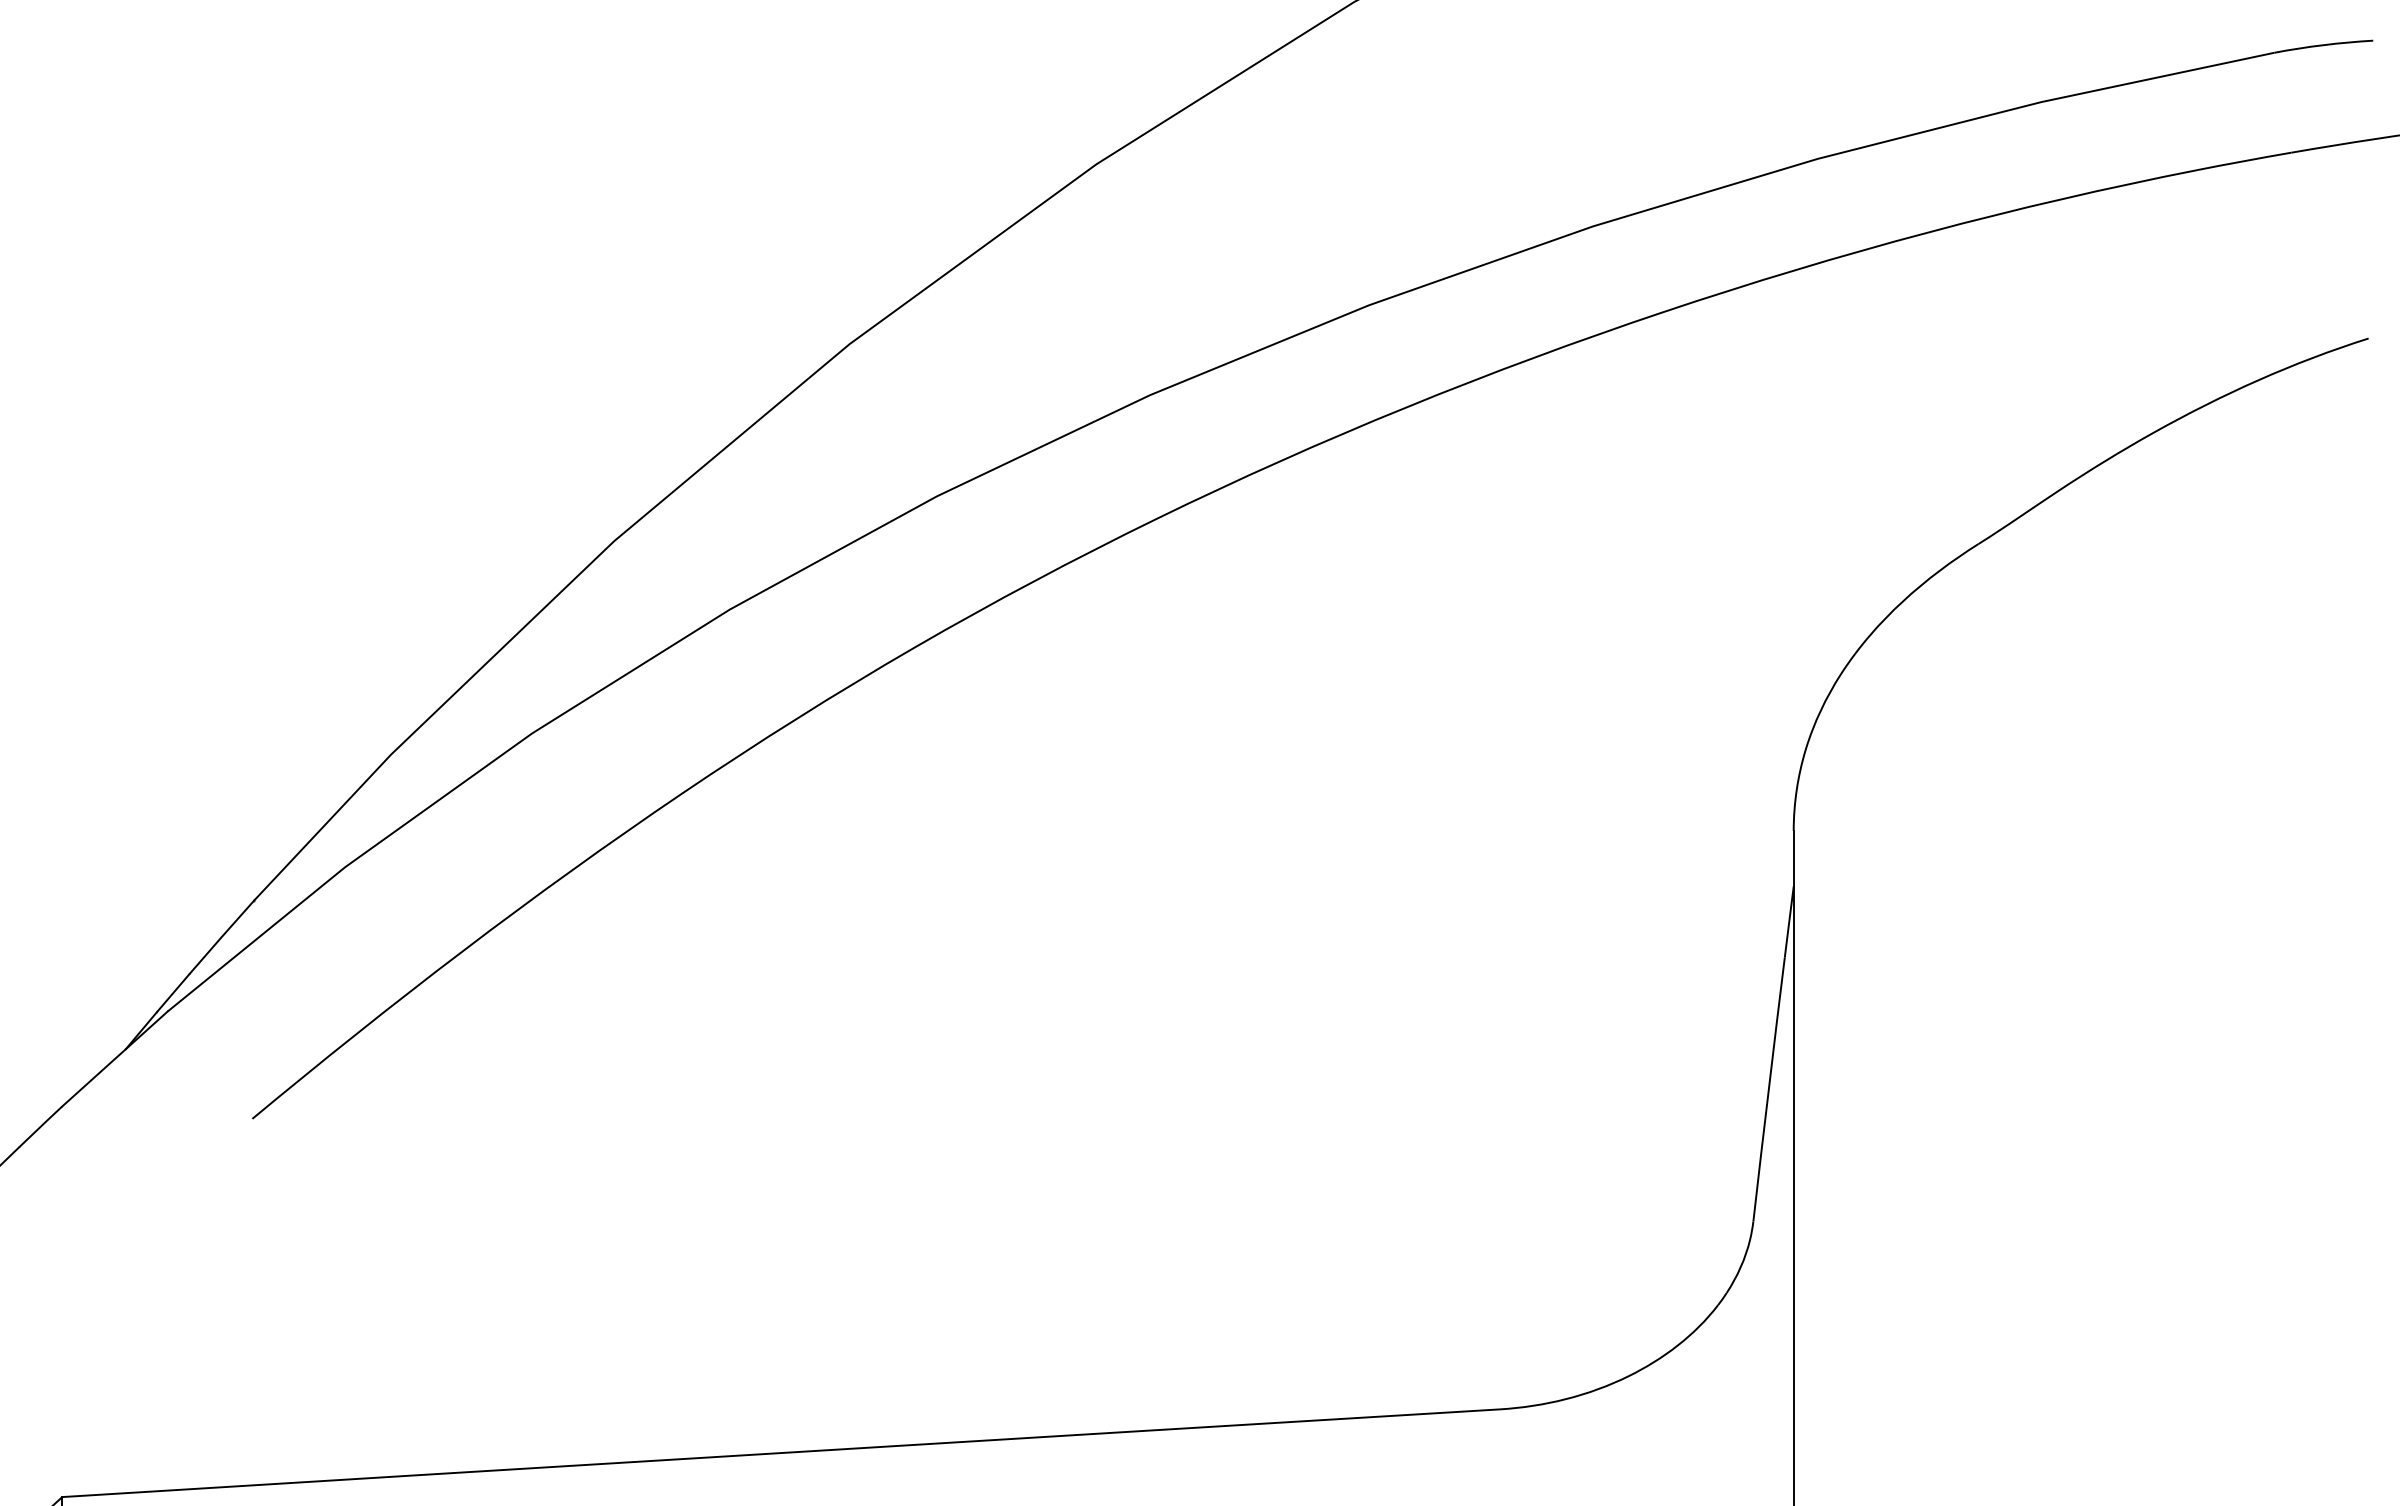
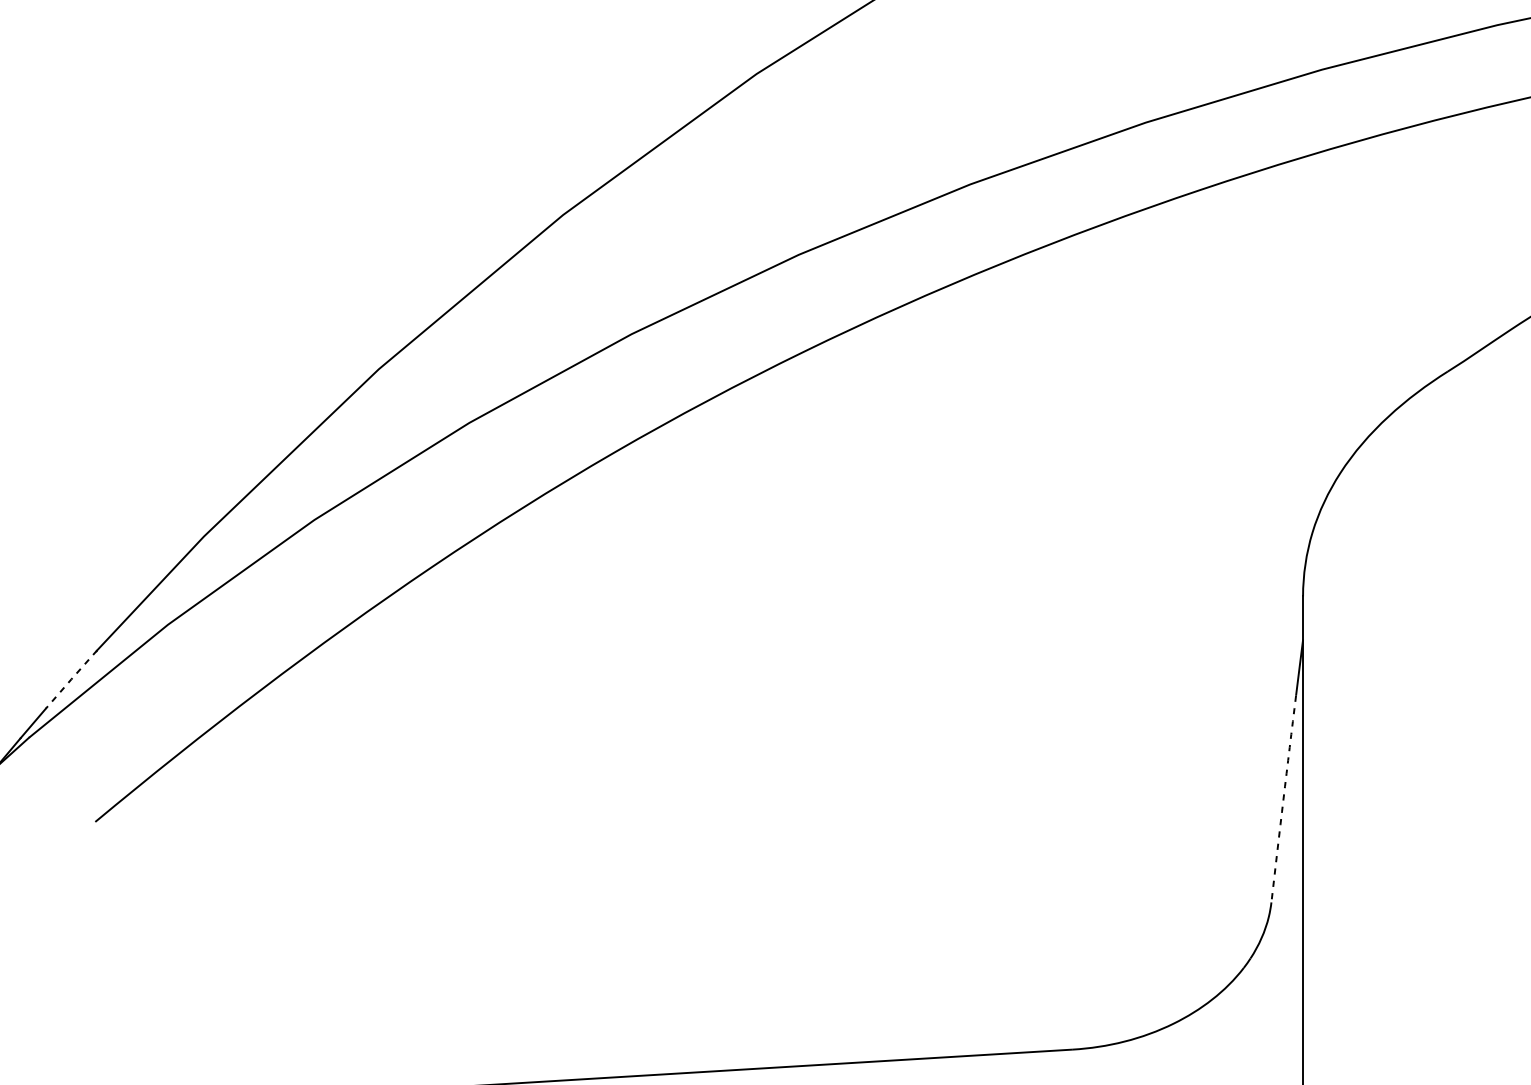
line: (221, 936) -> (71, 679), solid -> dashed
arc: (1768, 1089) -> (1283, 798), solid -> dashed

